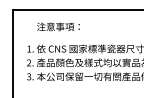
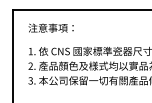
text: (58, 26) -> (51, 27), moved

